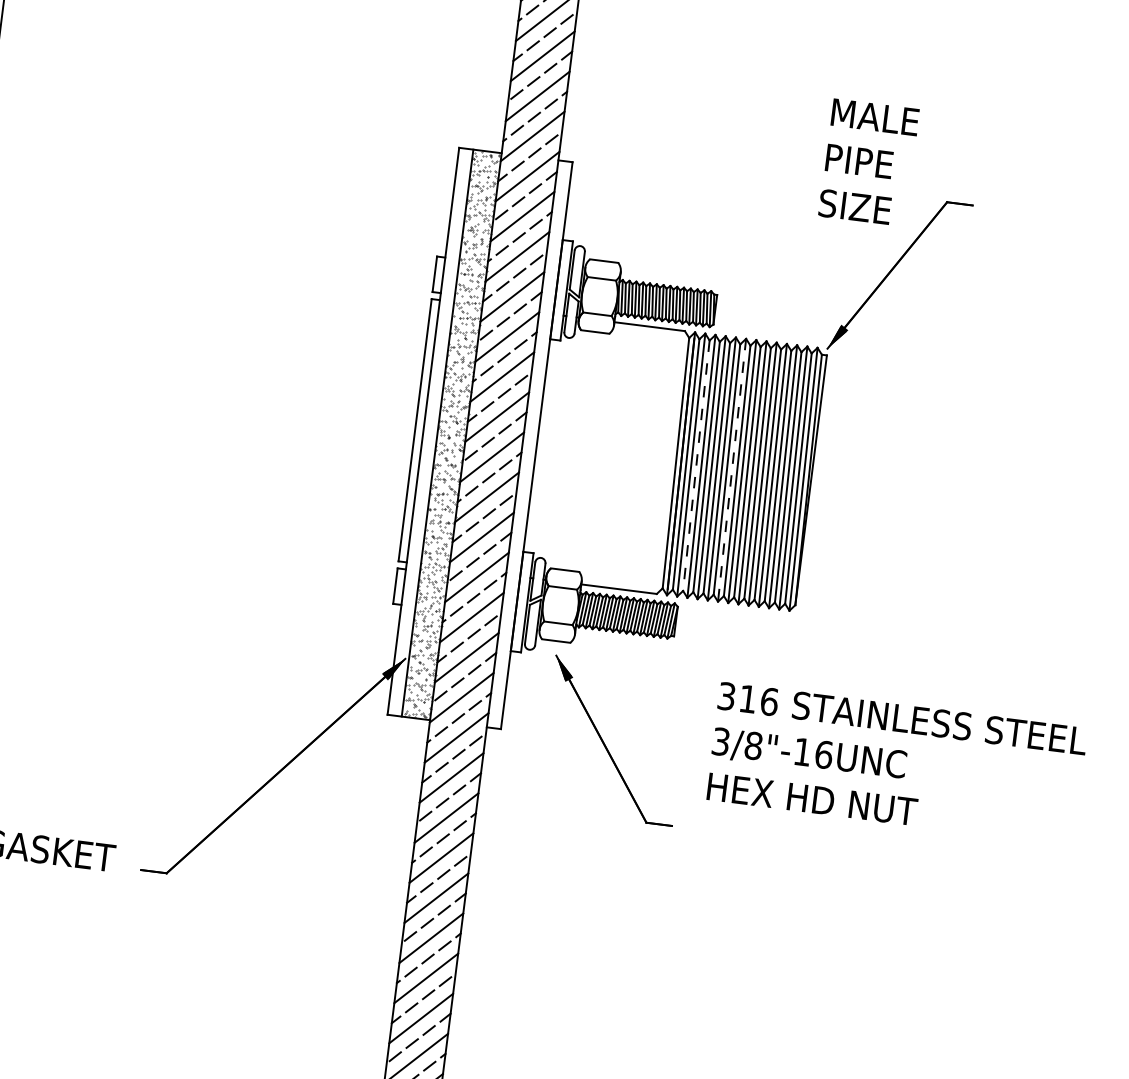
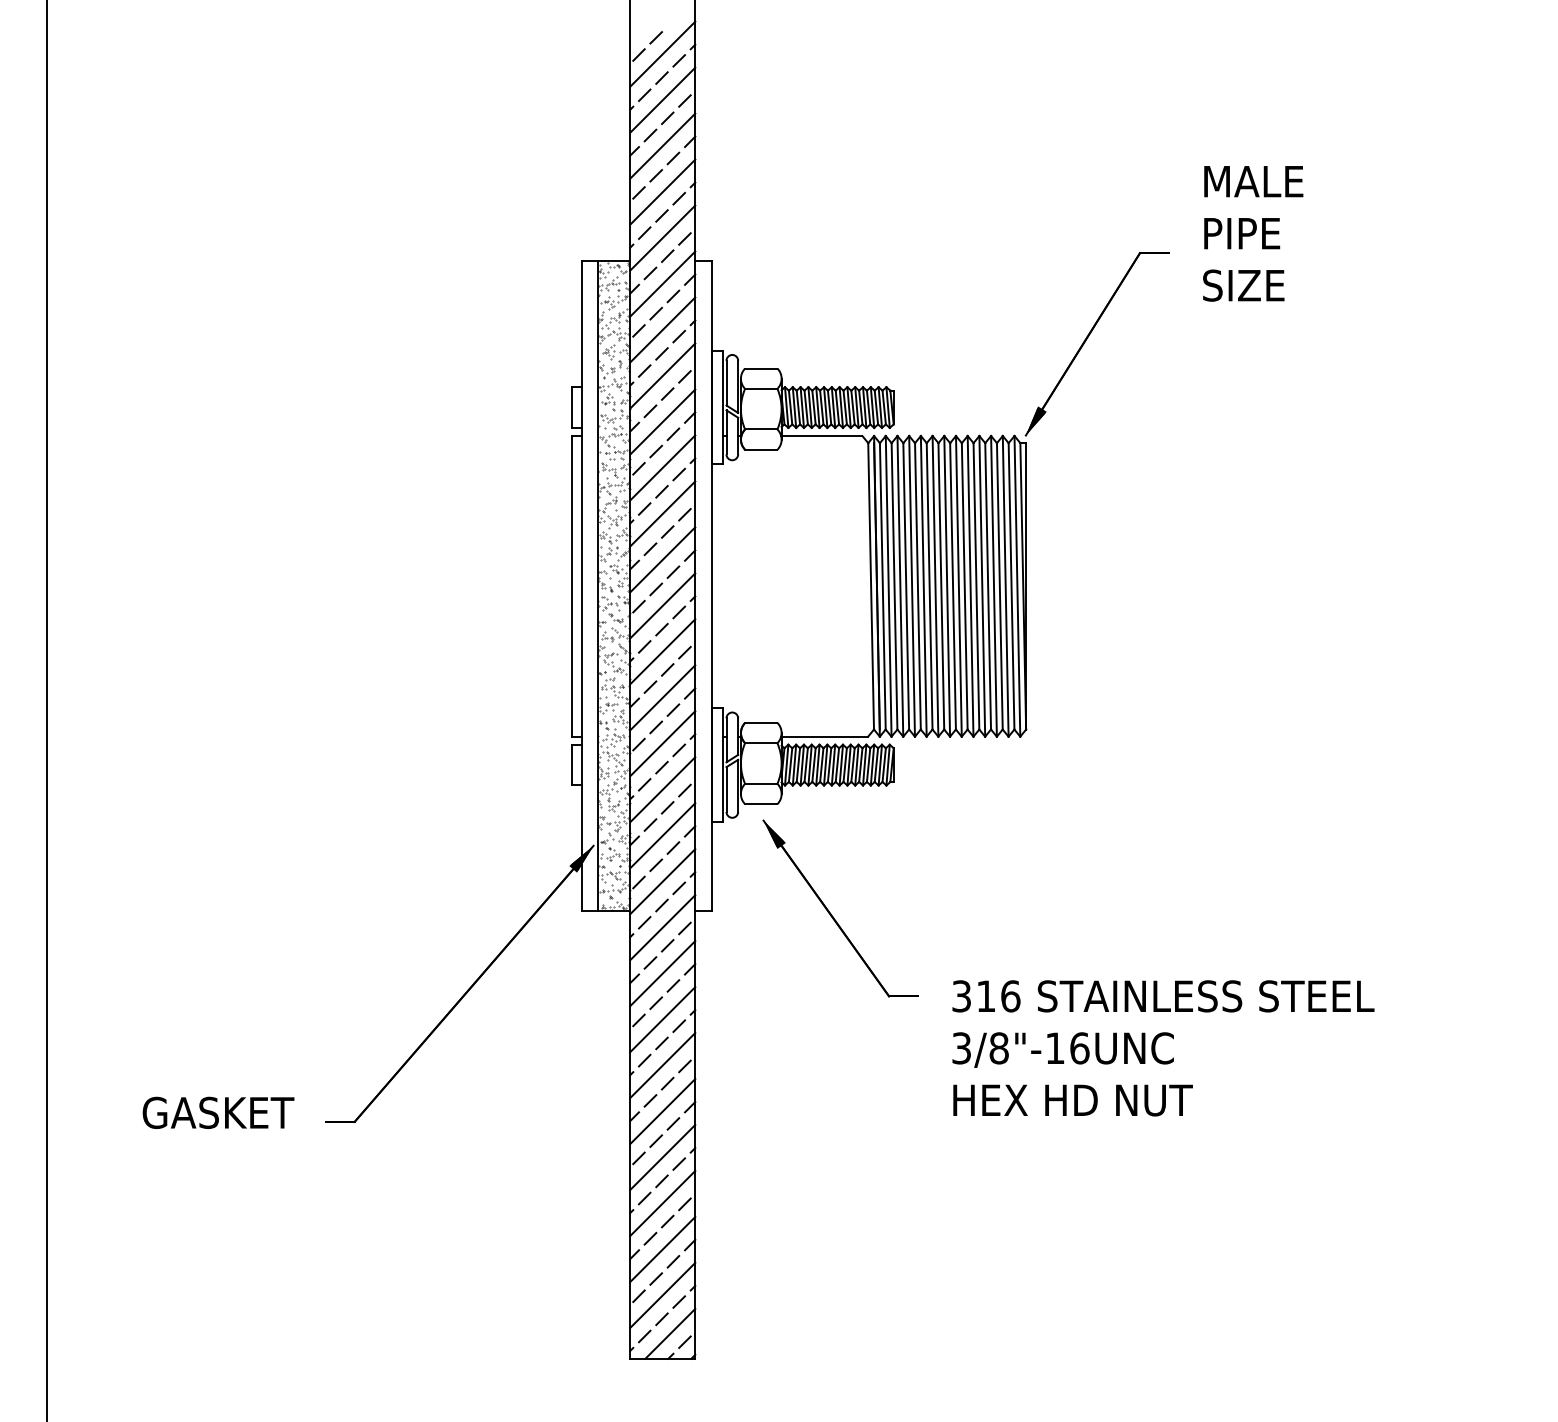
text: (869, 162) -> (1253, 233), moved
line: (696, 465) -> (894, 586), dashed -> solid
line: (732, 470) -> (935, 586), dashed -> solid
text: (896, 764) -> (1163, 1048), moved

